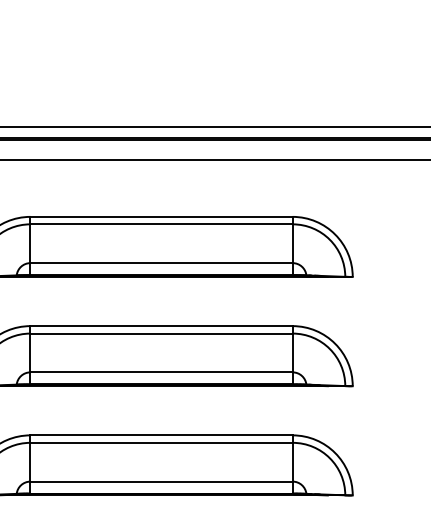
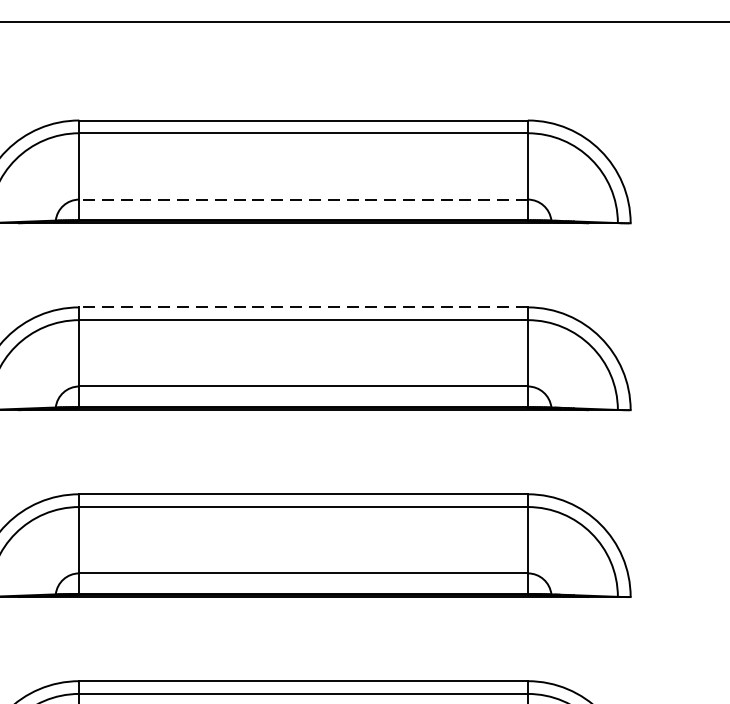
line: (161, 263) -> (303, 200), solid -> dashed
line: (161, 326) -> (303, 308), solid -> dashed

